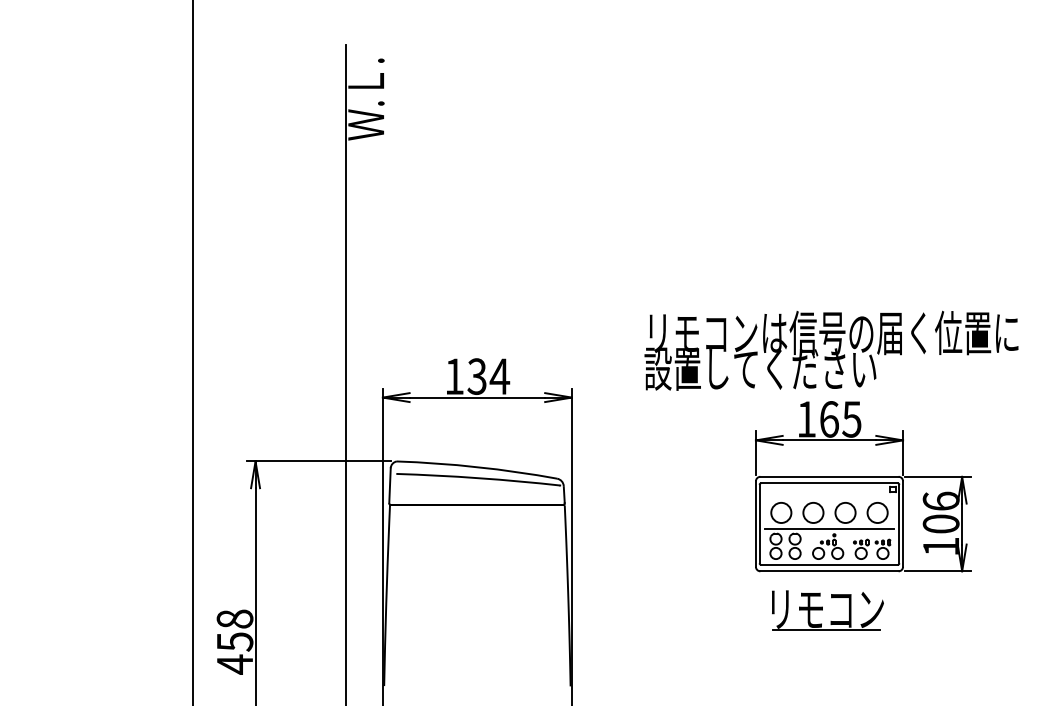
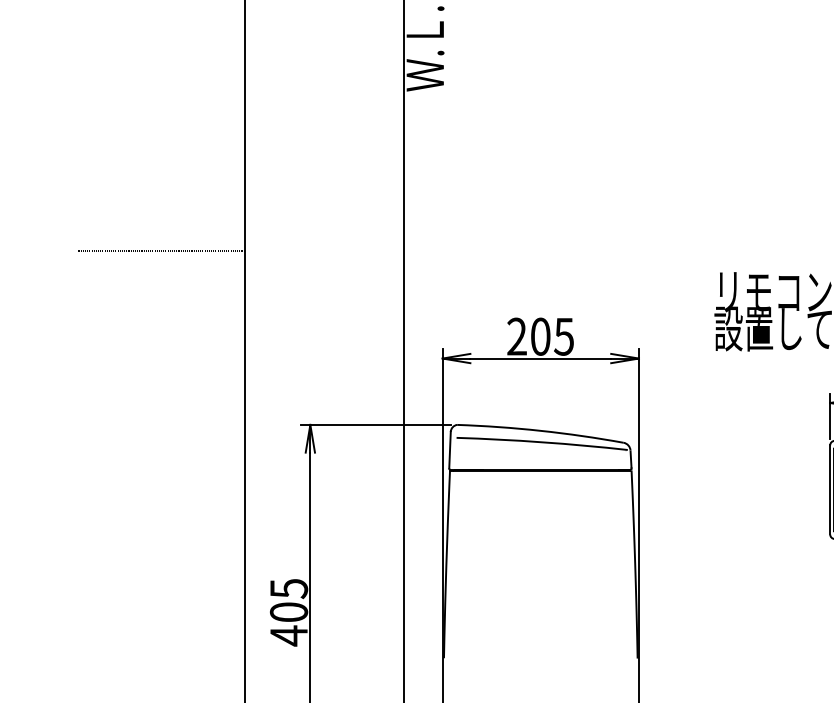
line: (111, 294) -> (160, 251), added
text: (477, 376) -> (540, 336), 134 -> 205
text: (234, 630) -> (288, 600), 458 -> 405

